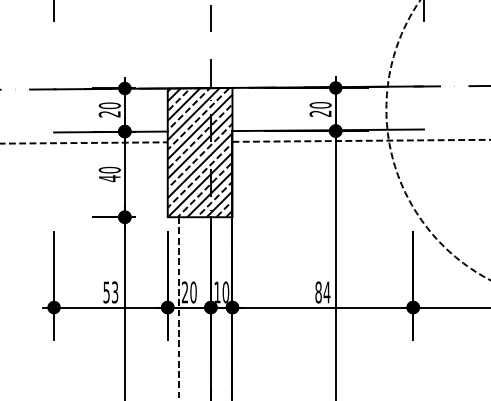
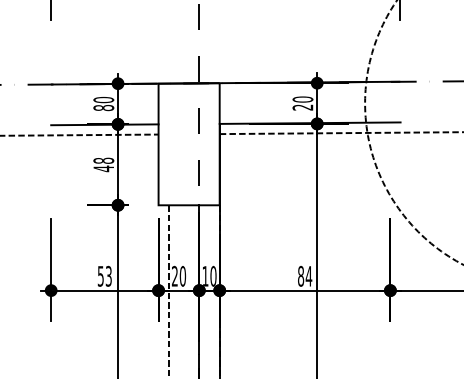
text: (109, 114) -> (103, 108), 20 -> 80
hatch: (199, 151) -> (188, 143), removed
text: (109, 169) -> (103, 160), 40 -> 48

